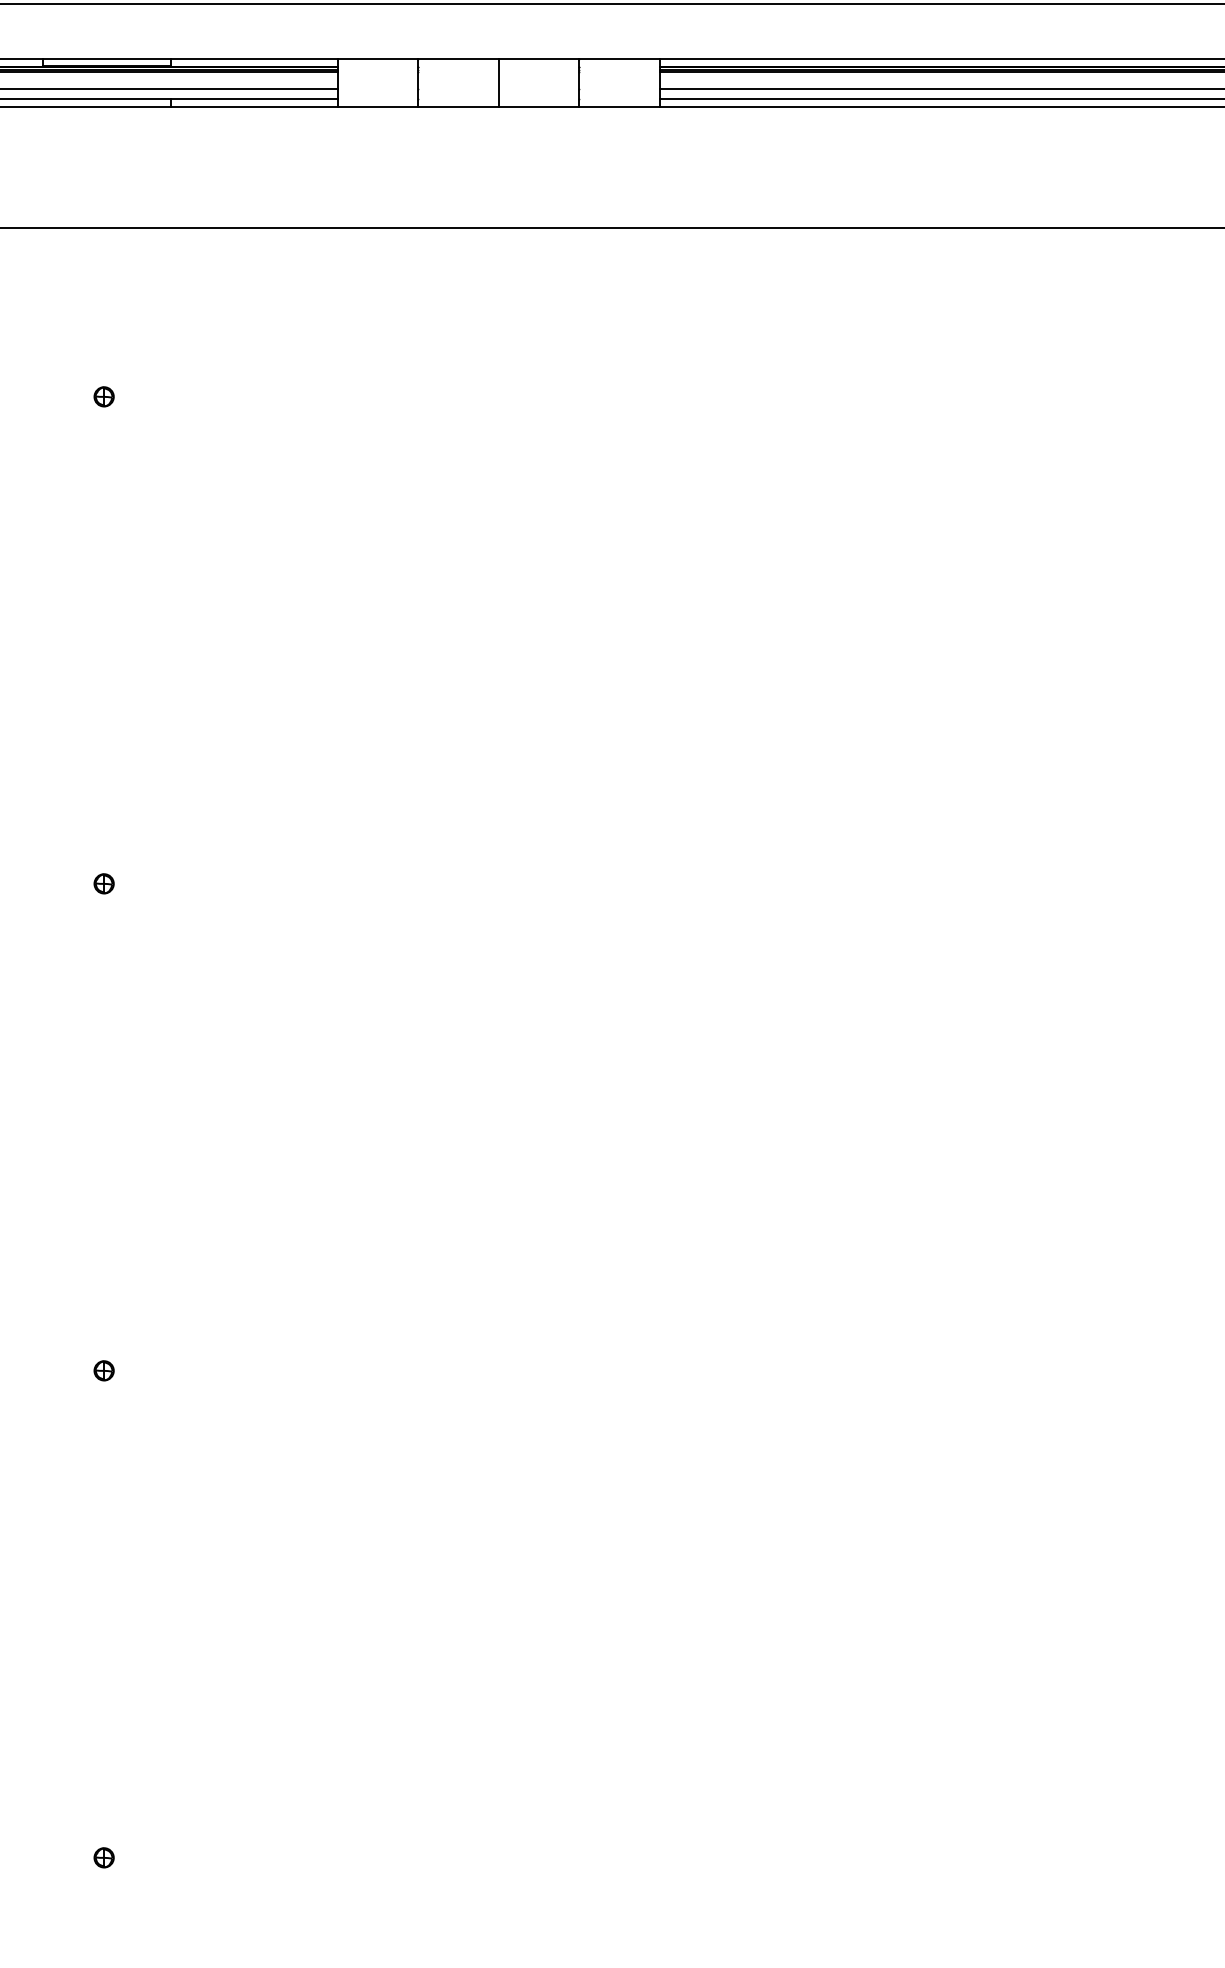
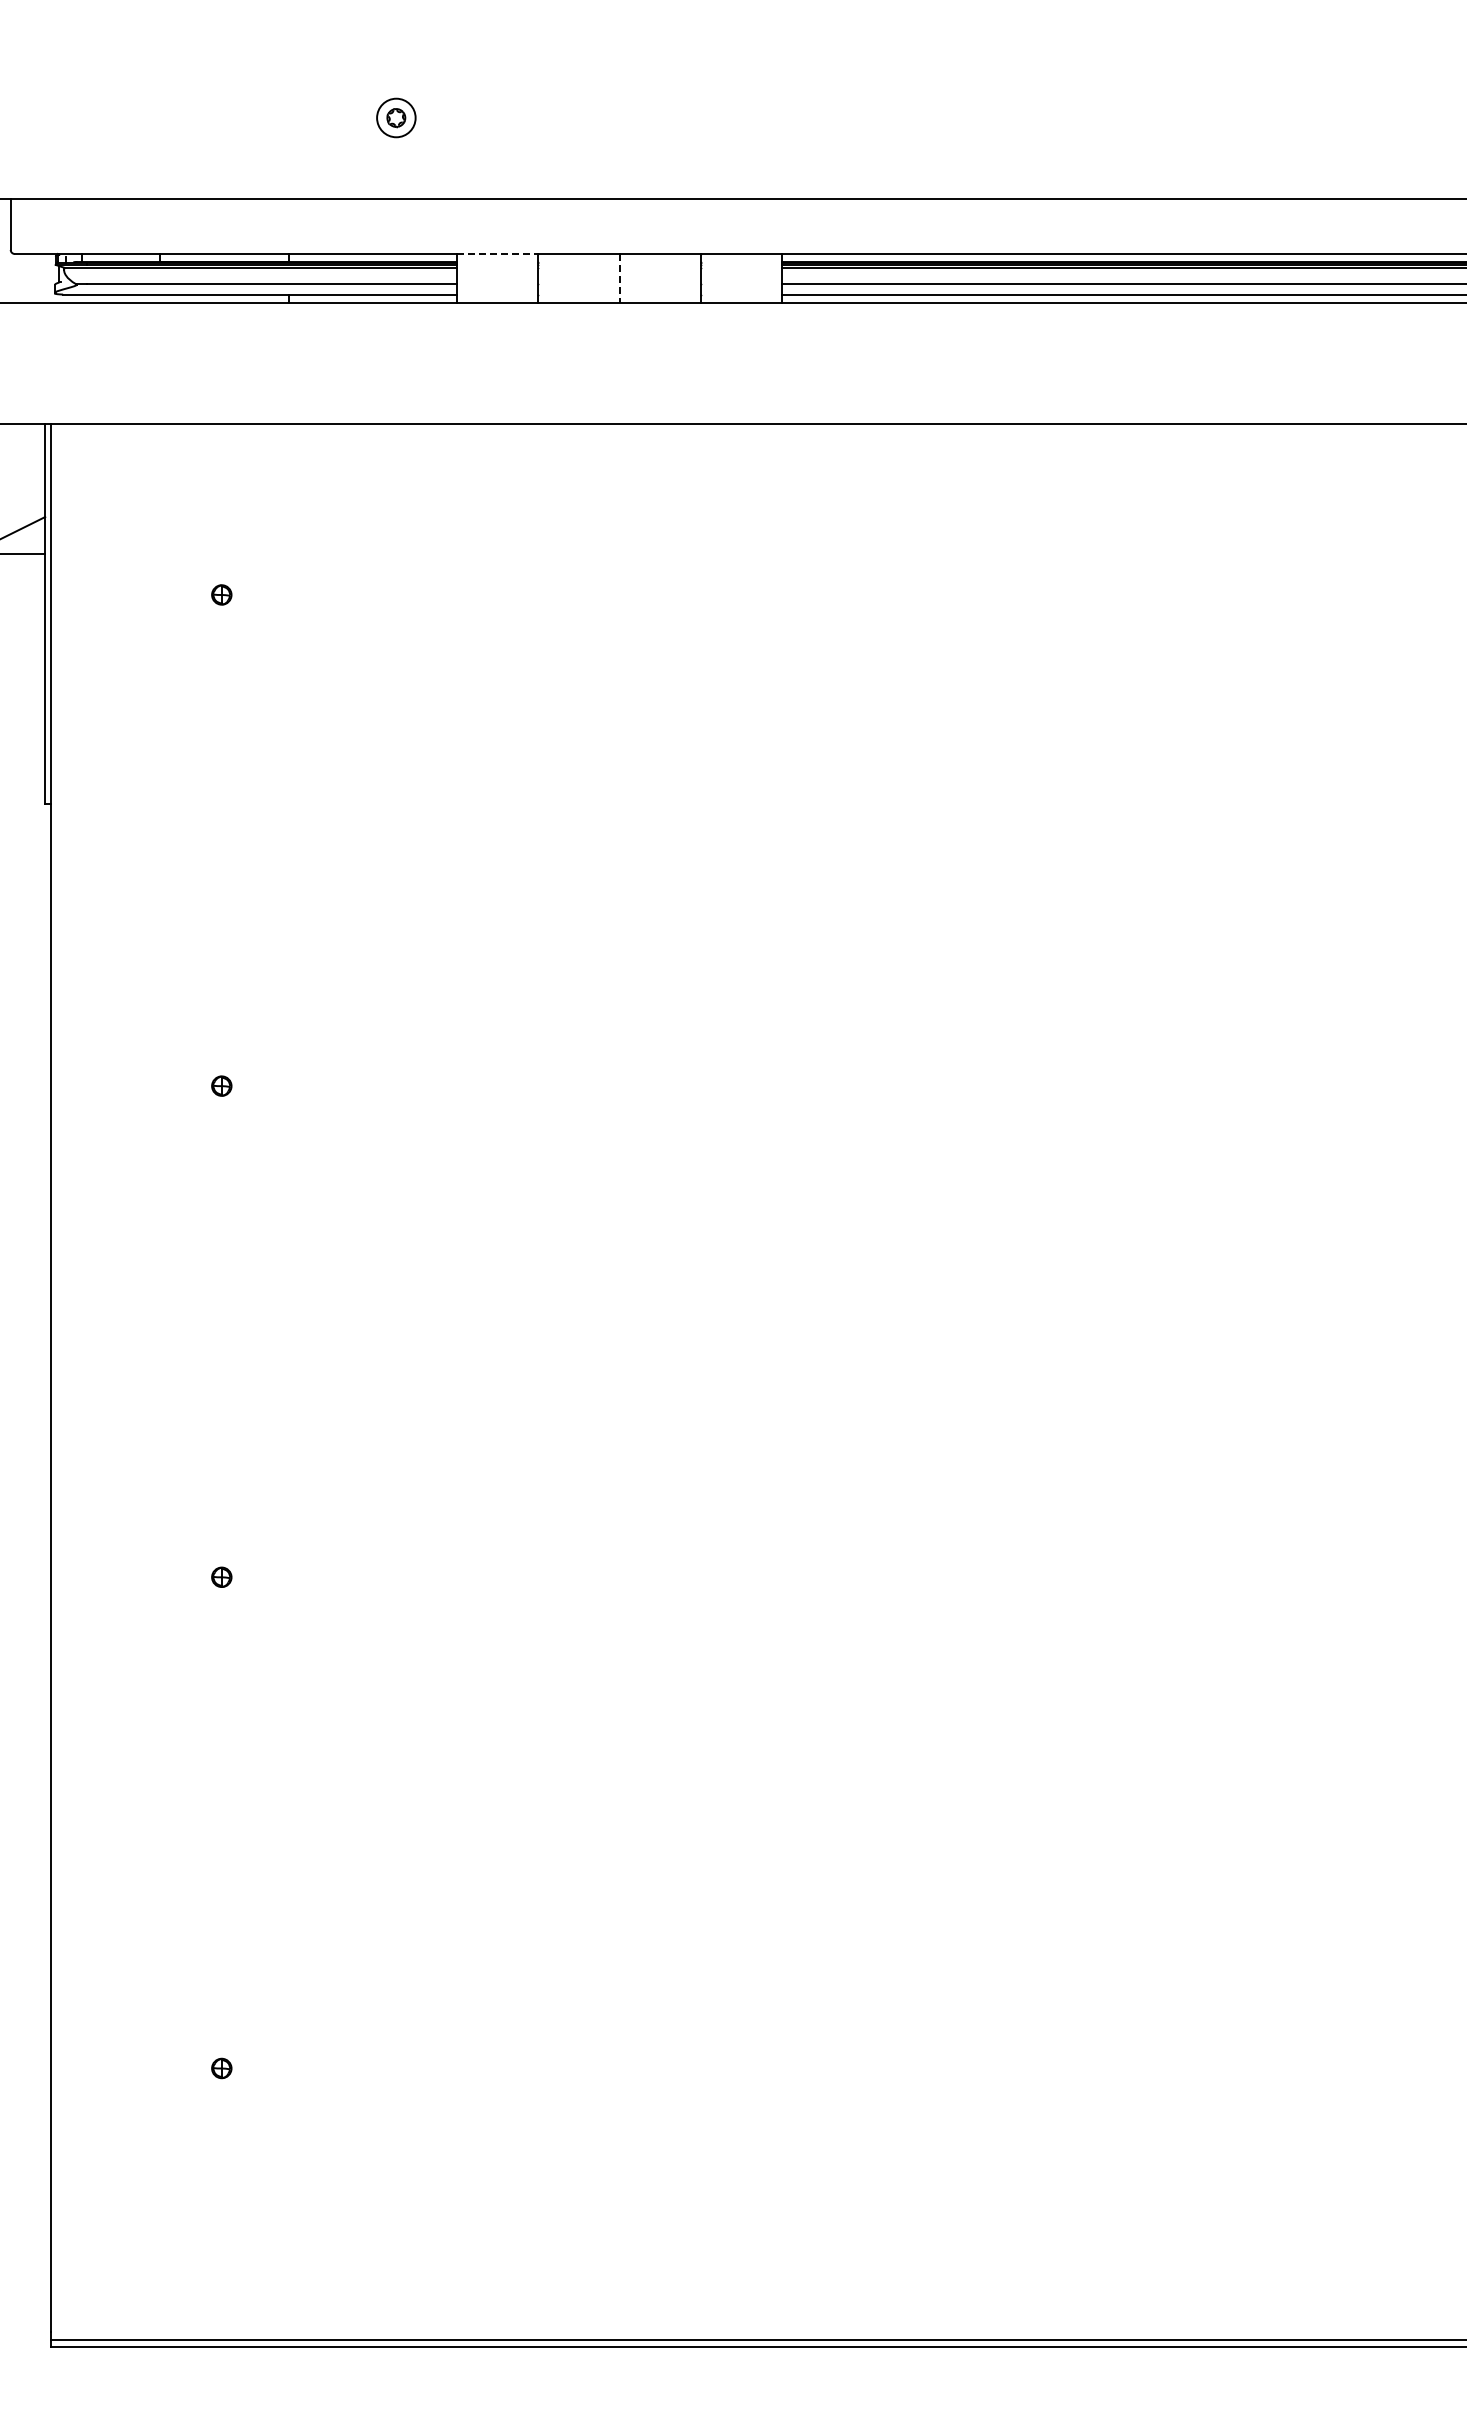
line: (377, 58) -> (497, 253), solid -> dashed
line: (498, 83) -> (619, 278), solid -> dashed

